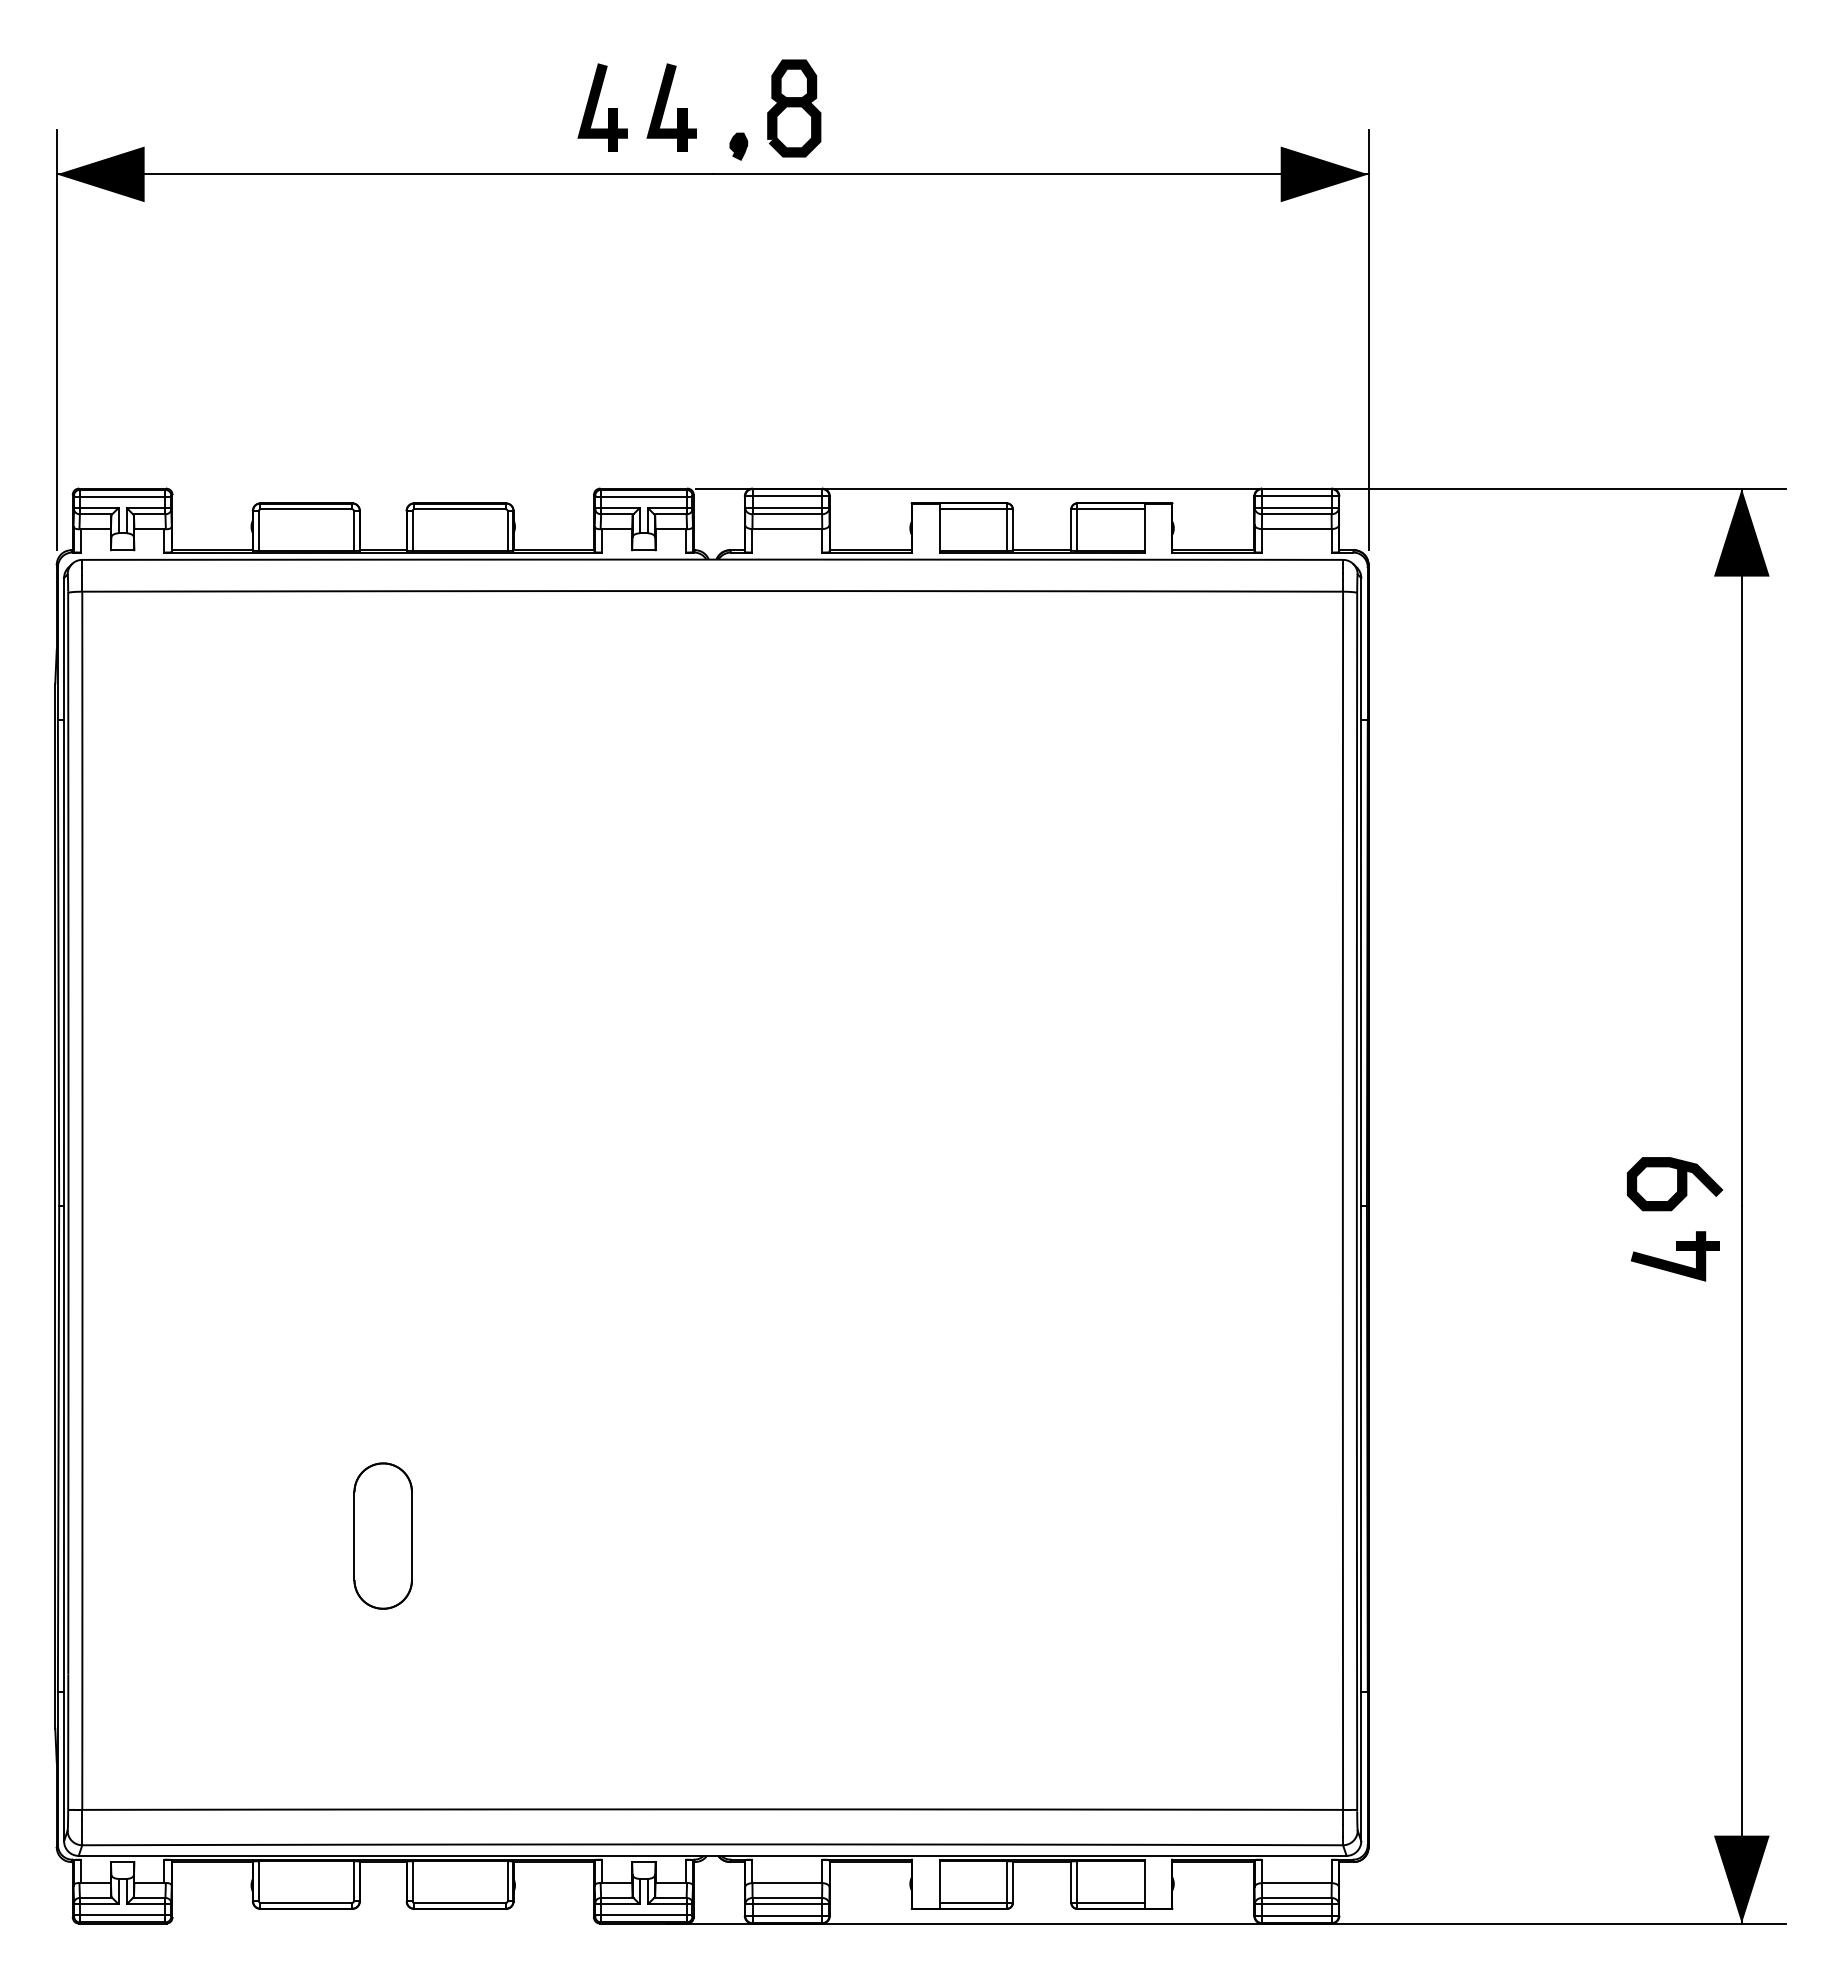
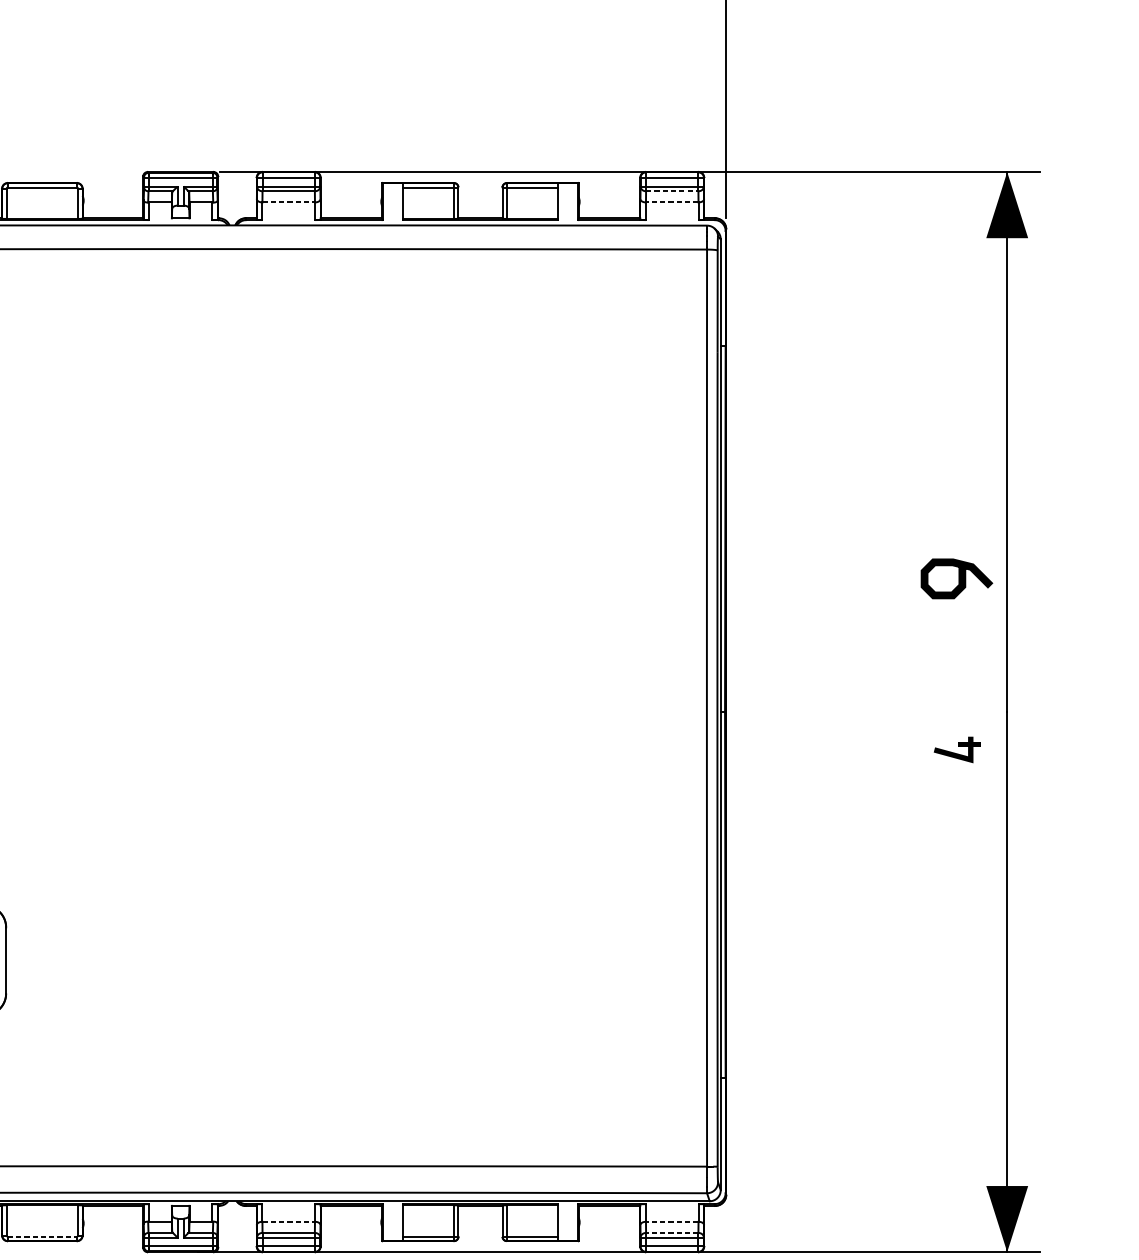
line: (1296, 514) -> (672, 191), solid -> dashed
line: (787, 529) -> (288, 202), solid -> dashed
line: (1296, 529) -> (672, 202), solid -> dashed
curve: (1677, 1184) -> (958, 579), moved
part: (1675, 1256) -> (957, 750), size x0.7
line: (787, 1883) -> (288, 1222), solid -> dashed
line: (1296, 1883) -> (672, 1222), solid -> dashed
line: (1296, 1897) -> (672, 1232), solid -> dashed
line: (460, 1902) -> (42, 1236), solid -> dashed

